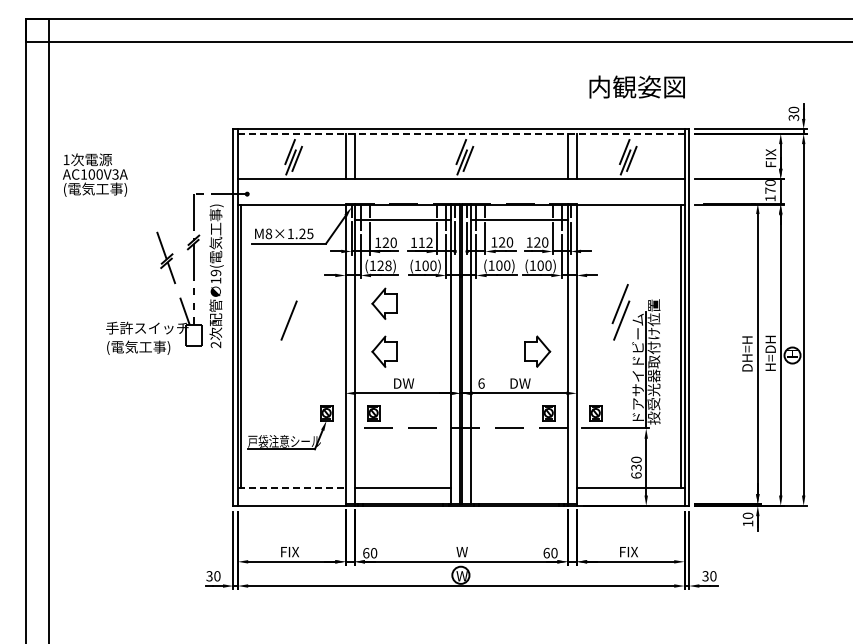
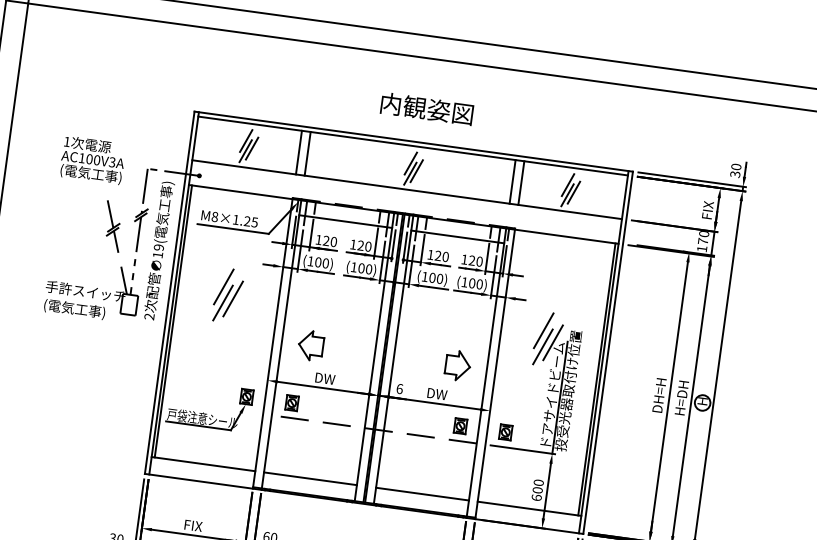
text: (636, 86) -> (426, 108), moved
line: (461, 133) -> (413, 145), dashed -> solid
text: (94, 174) -> (92, 159), moved
text: (425, 242) -> (364, 245), 112 -> 120
text: (384, 265) -> (322, 262), (128) -> (100)
part: (384, 303) -> (317, 299), removed
line: (287, 304) -> (223, 287), added
line: (298, 314) -> (232, 298), added
line: (631, 314) -> (553, 342), added
text: (636, 467) -> (537, 490), 630 -> 600
line: (291, 487) -> (203, 463), dashed -> solid
line: (519, 487) -> (422, 493), added

